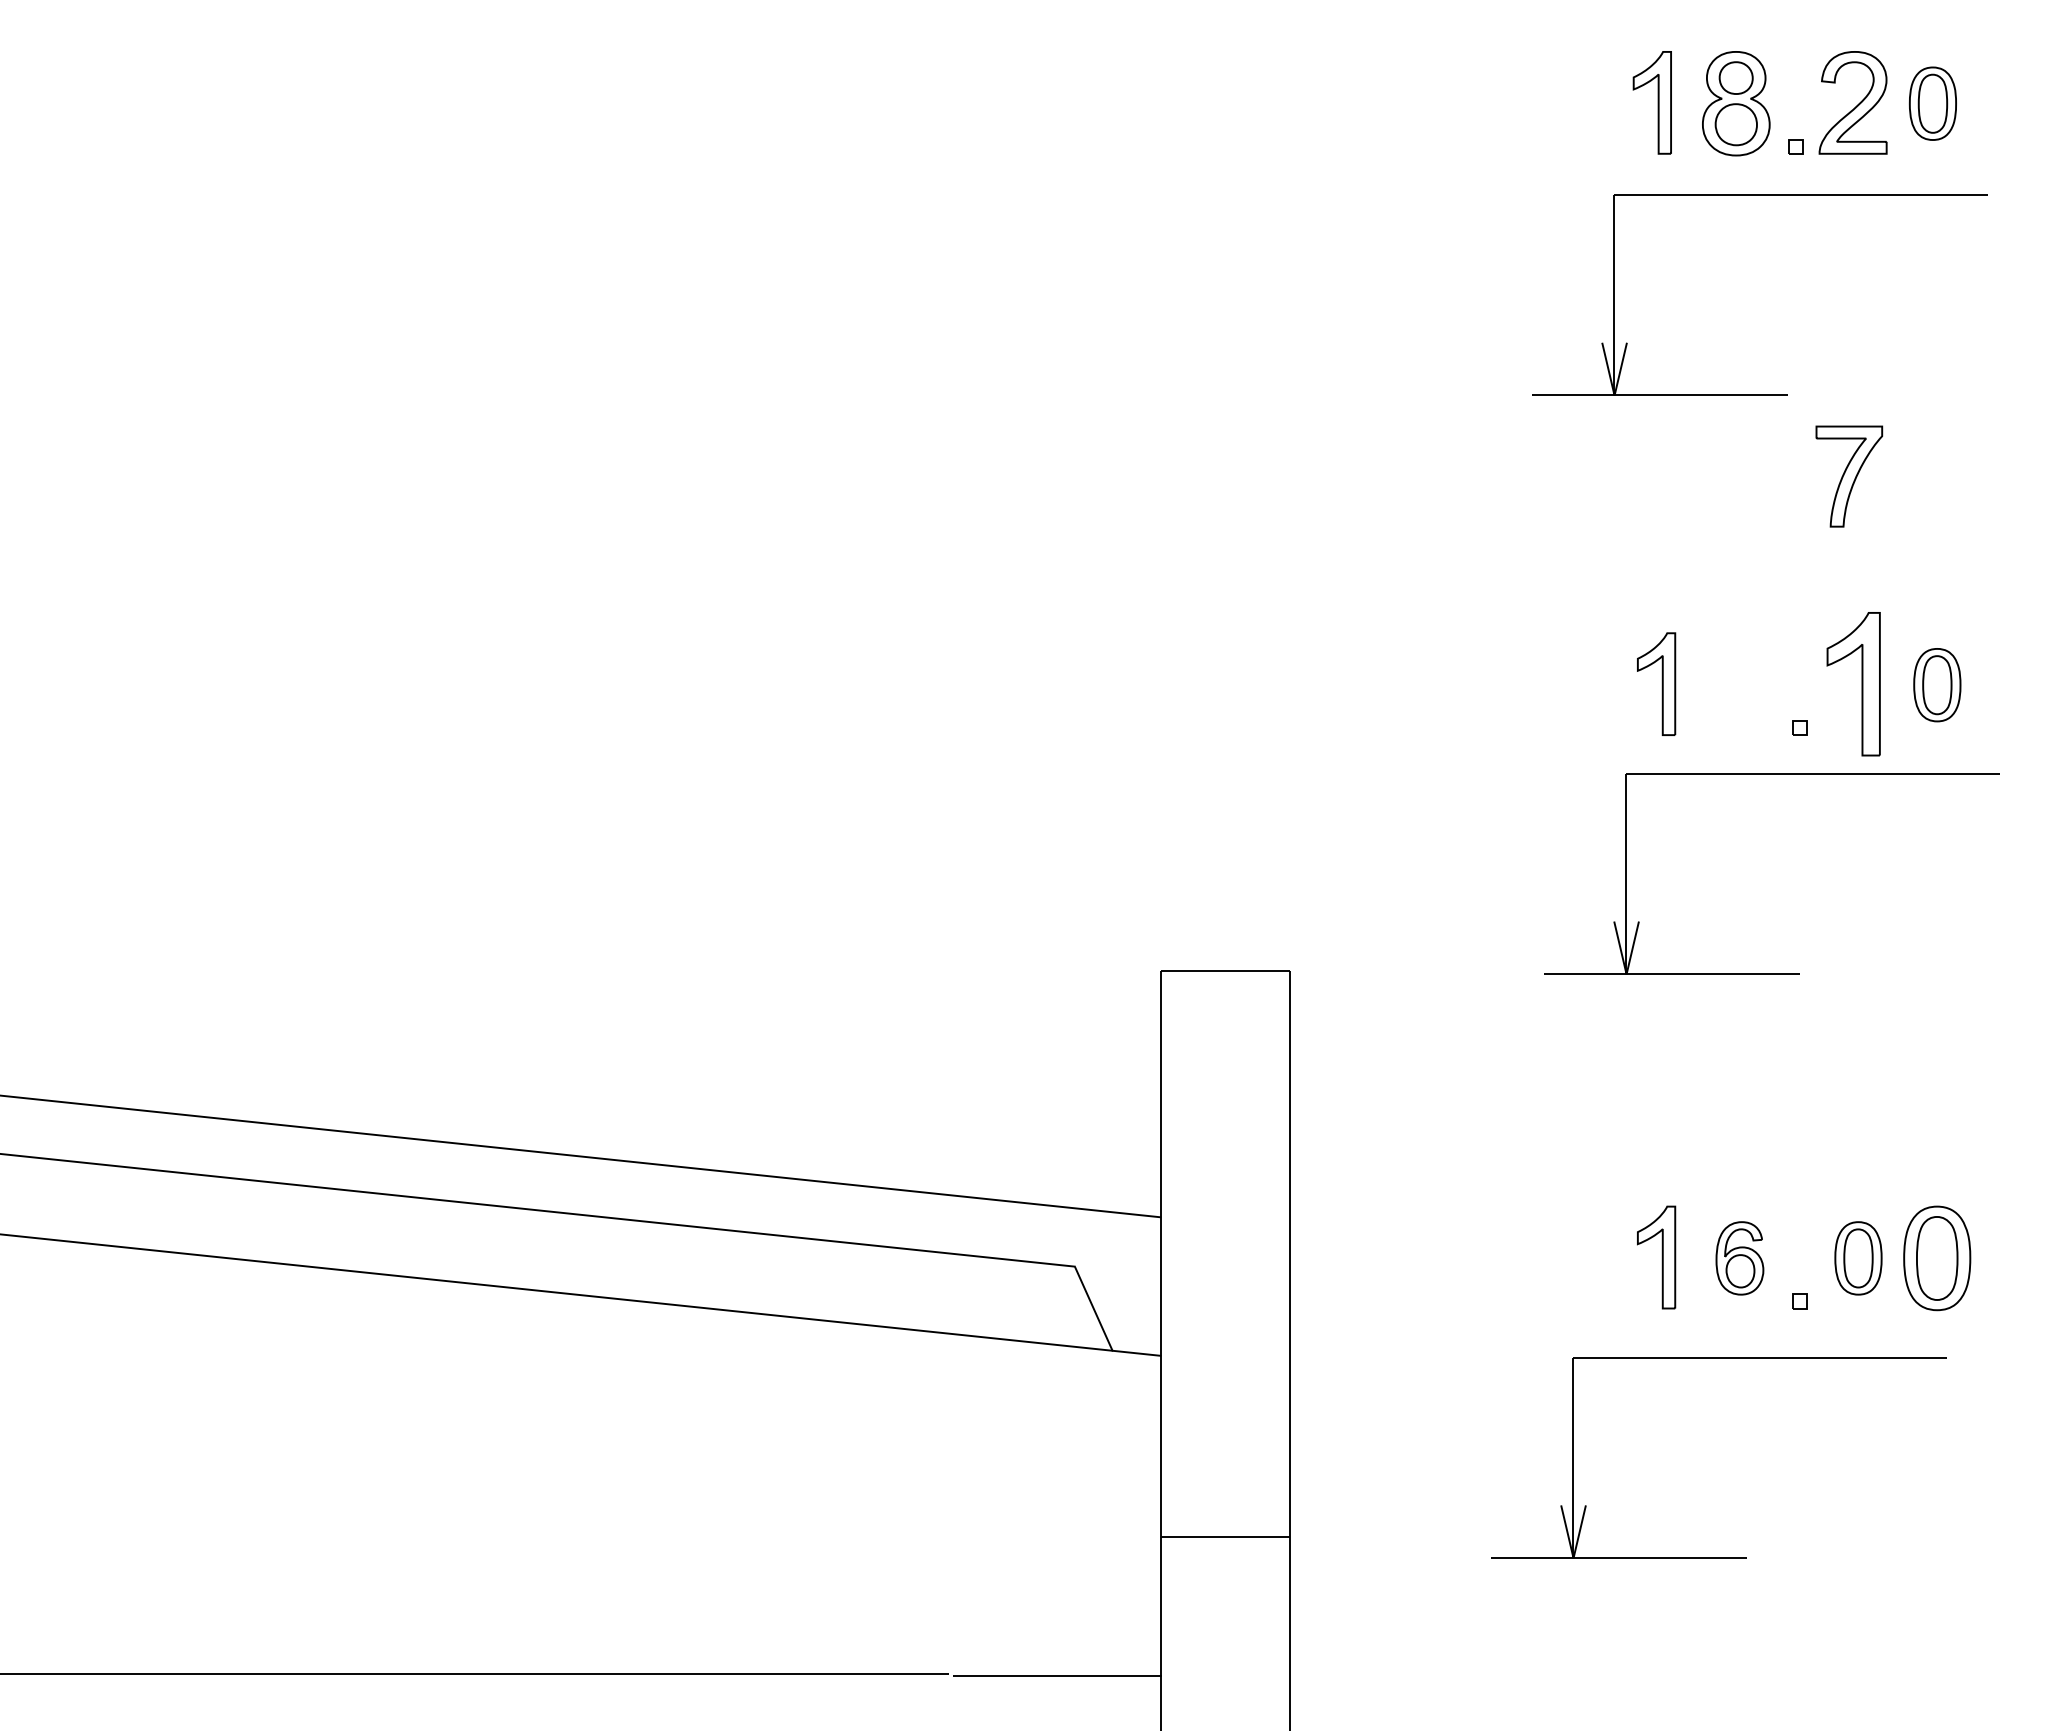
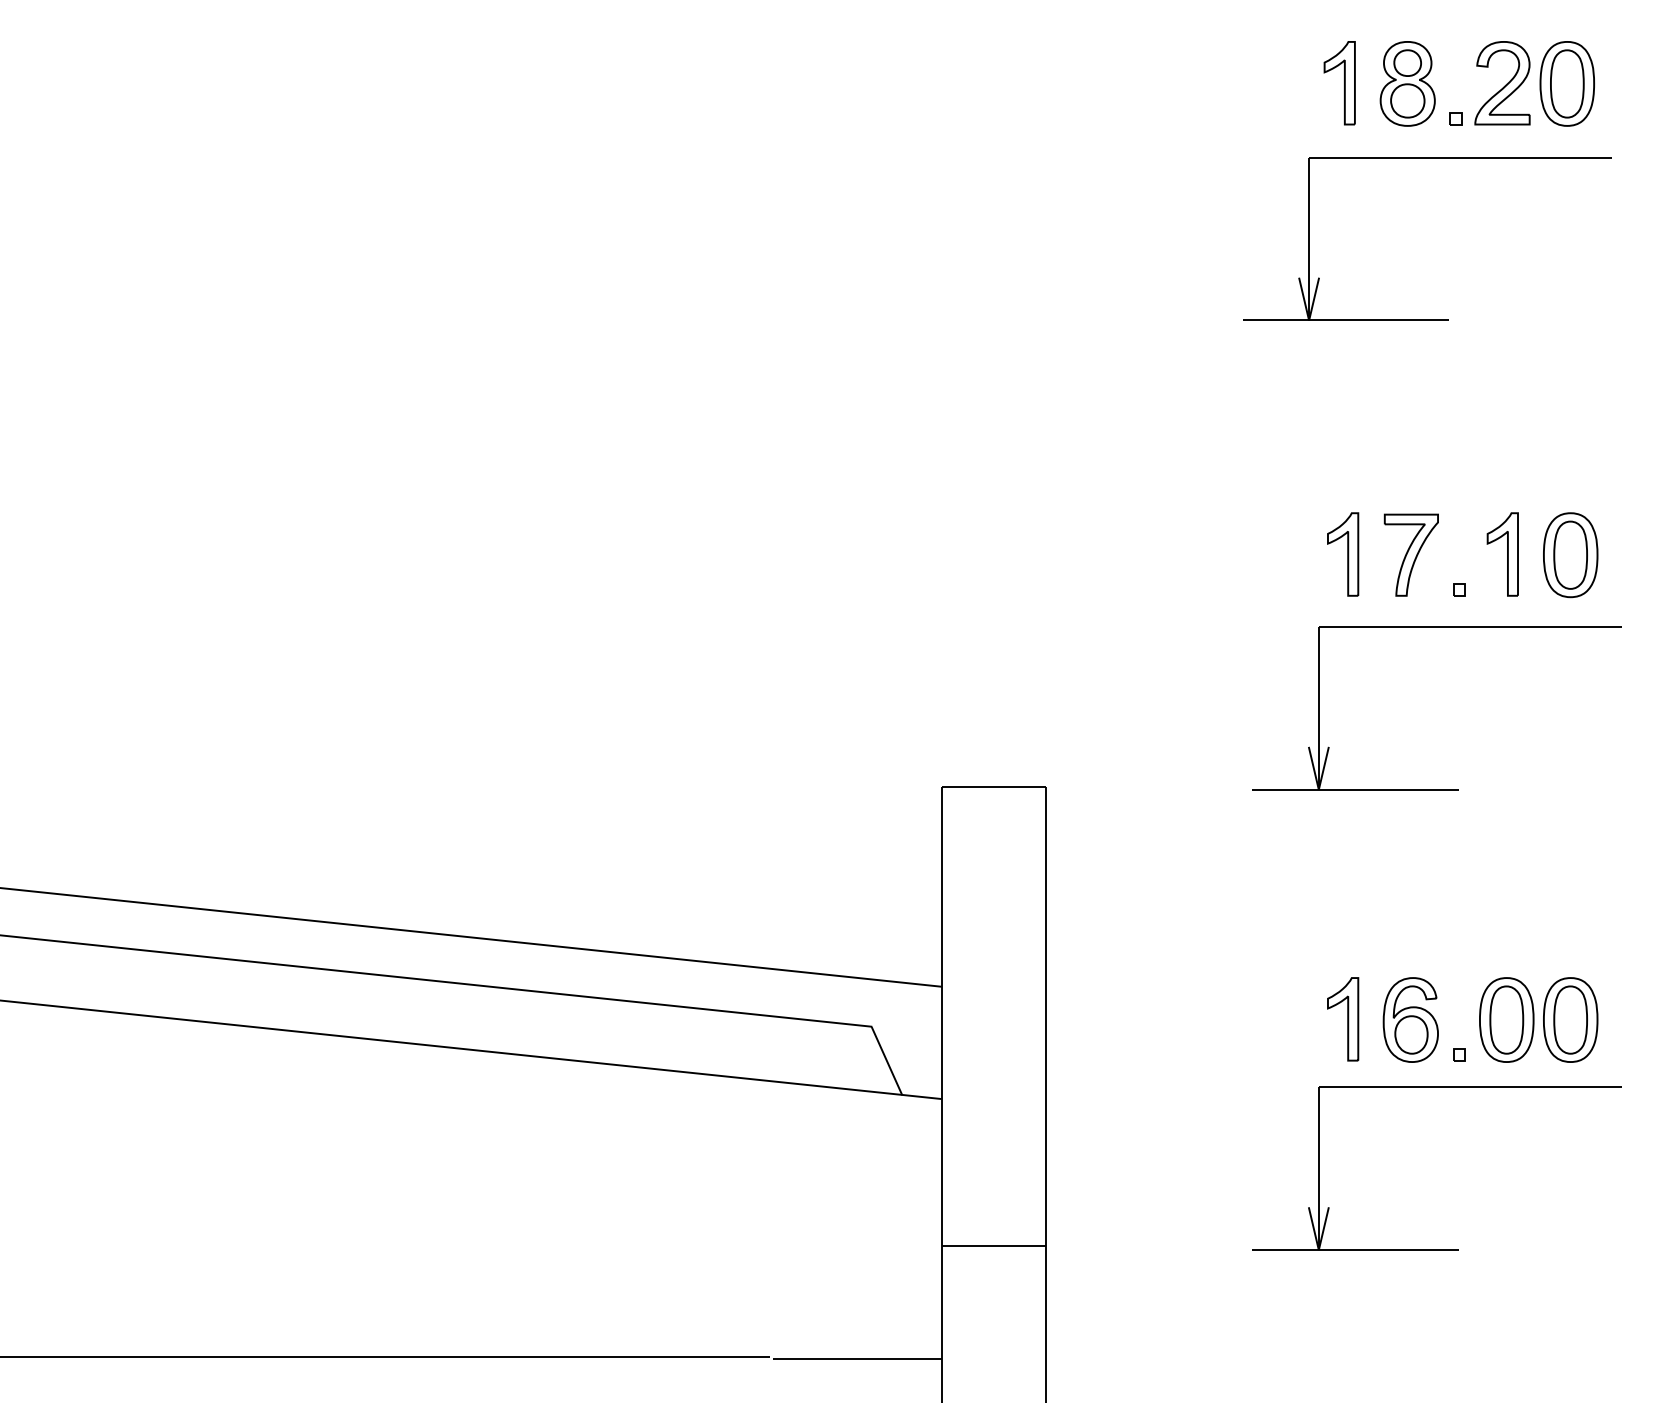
part: (1932, 103) -> (1566, 83), size x1.43
part: (1848, 475) -> (1410, 554), moved
part: (1853, 684) -> (1502, 554), size x0.71
part: (1937, 685) -> (1570, 555), size x1.43
part: (1739, 1257) -> (1410, 1019), size x1.43
part: (1858, 1257) -> (1506, 1019), size x1.43
part: (1718, 1357) -> (1436, 1087), moved

